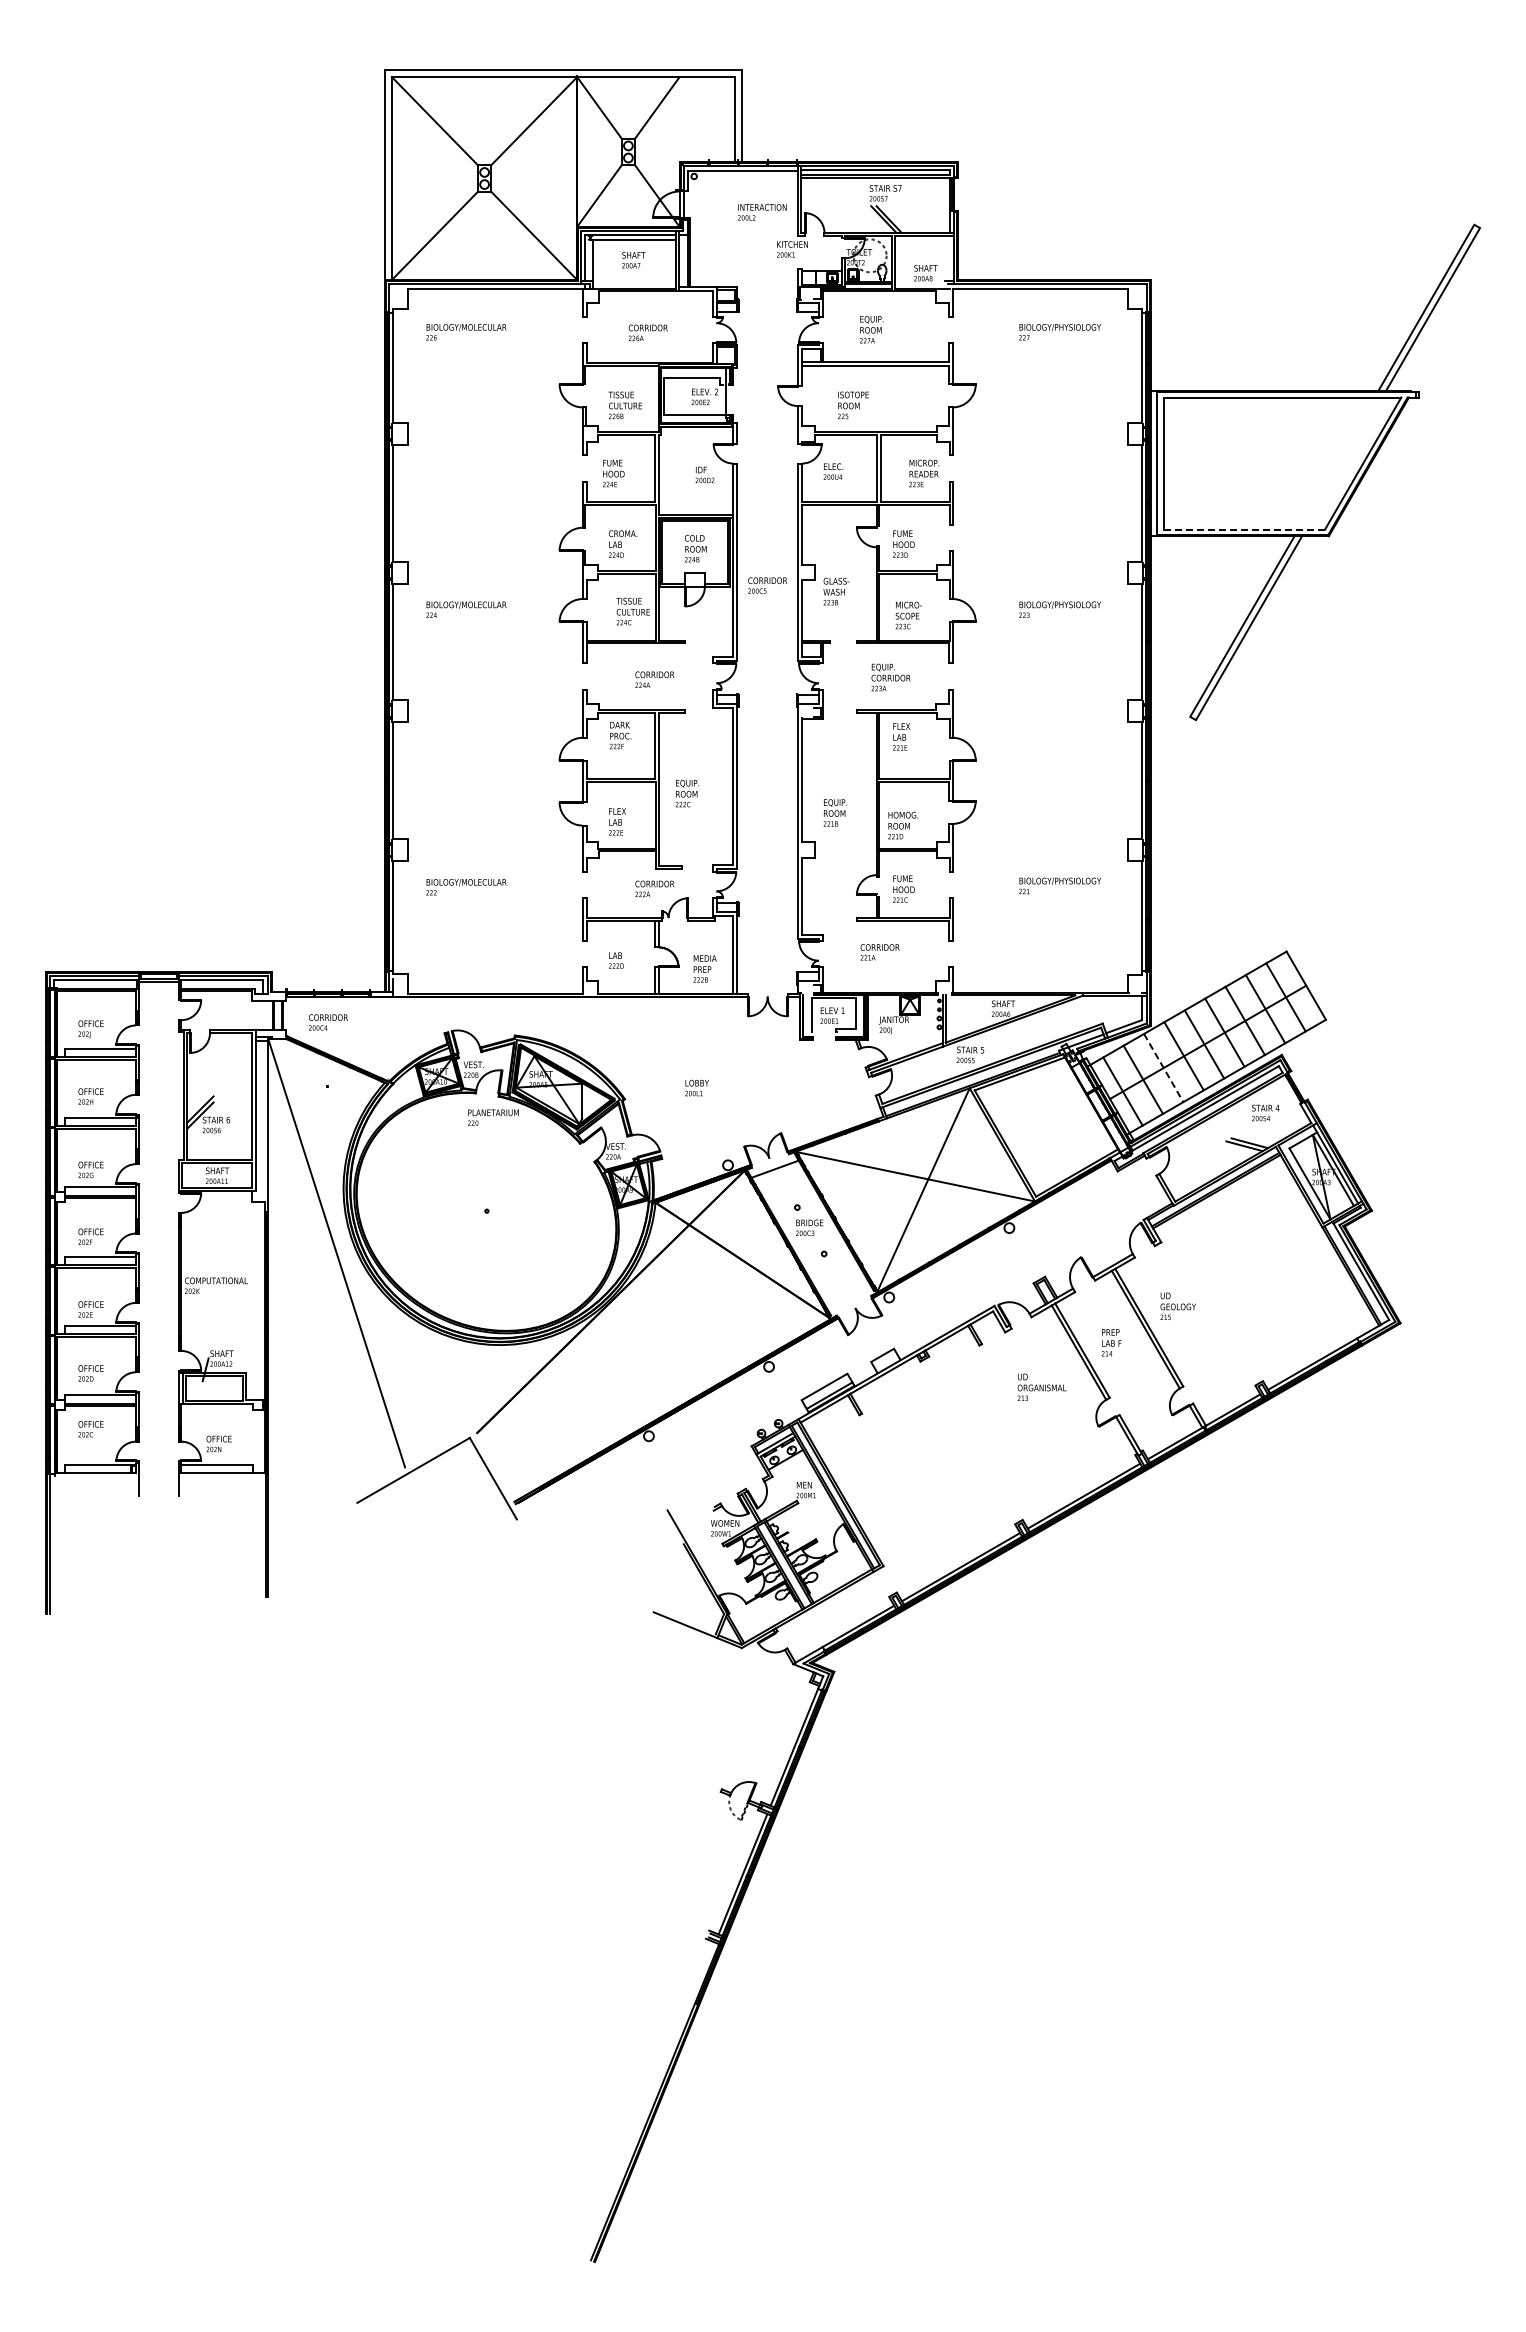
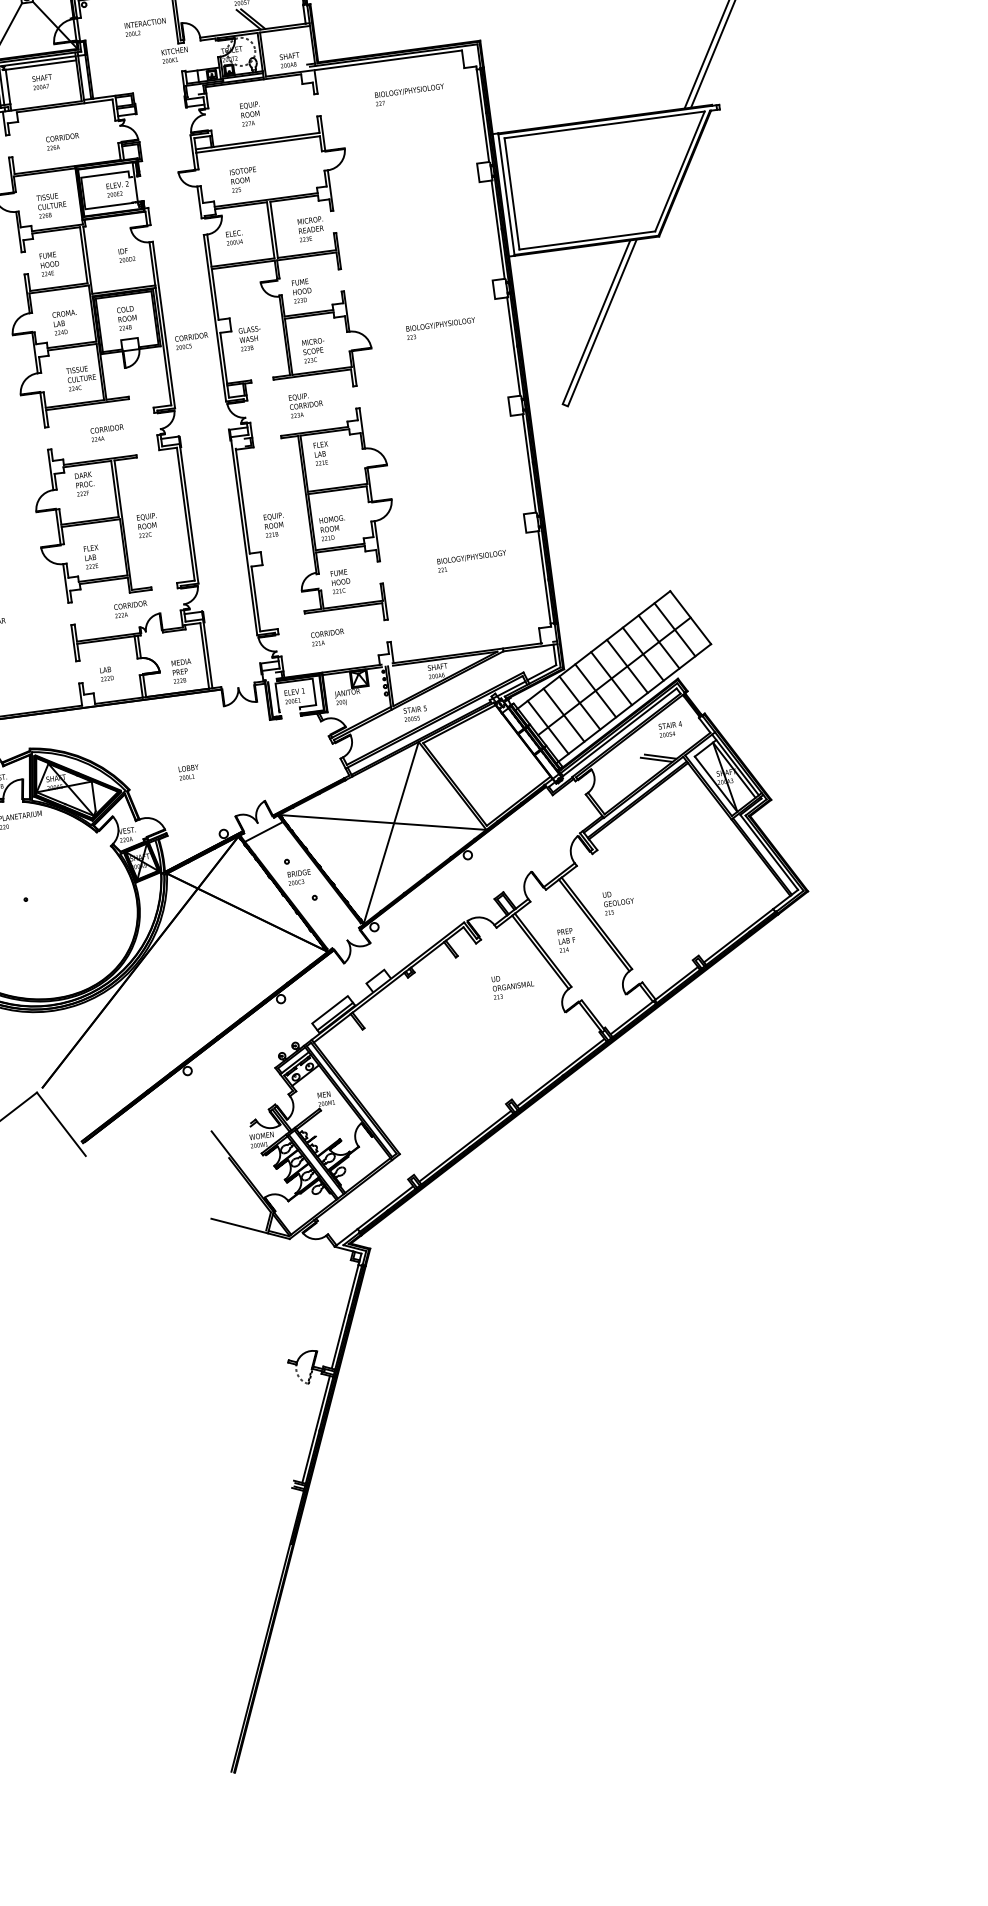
line: (1244, 529) -> (587, 240), dashed -> solid
line: (1163, 1068) -> (579, 703), dashed -> solid

